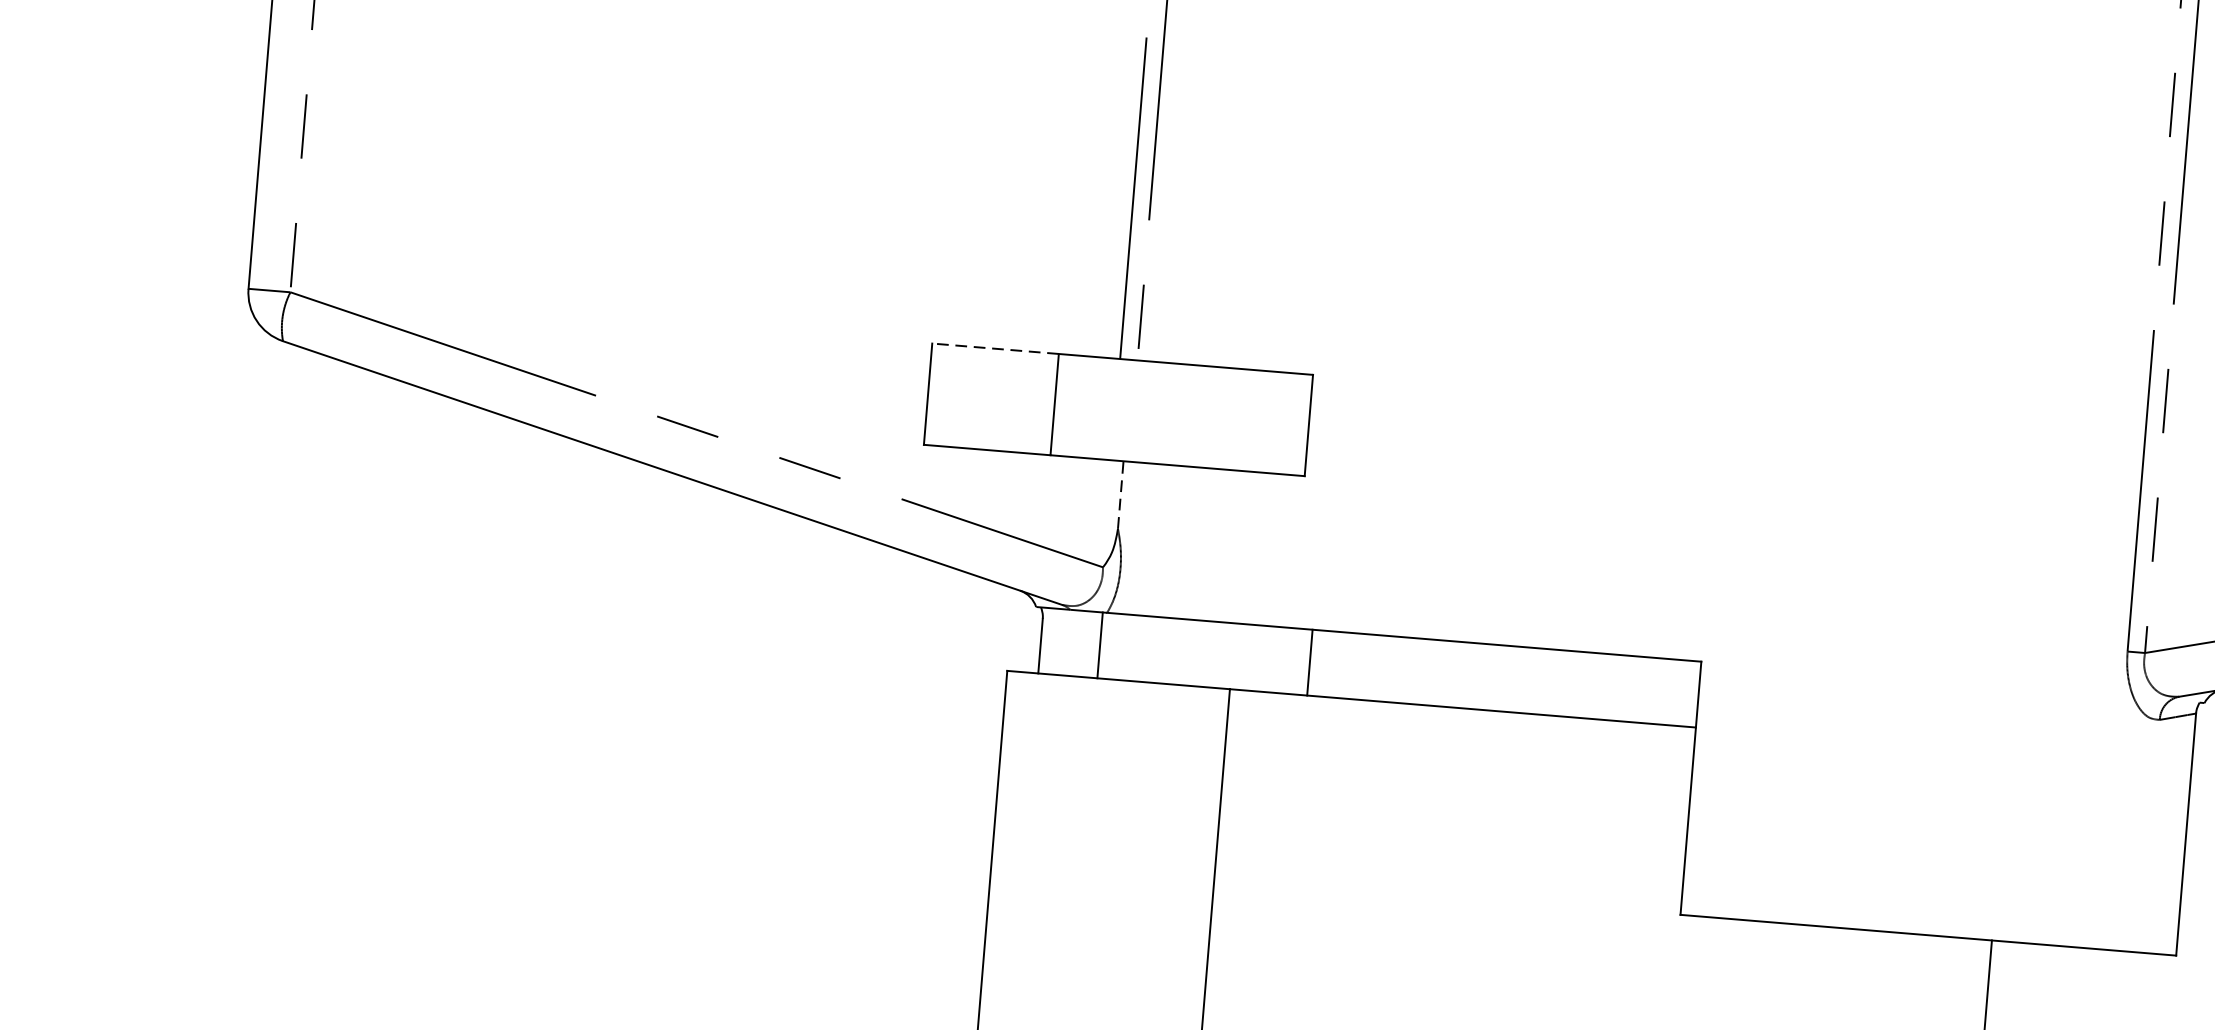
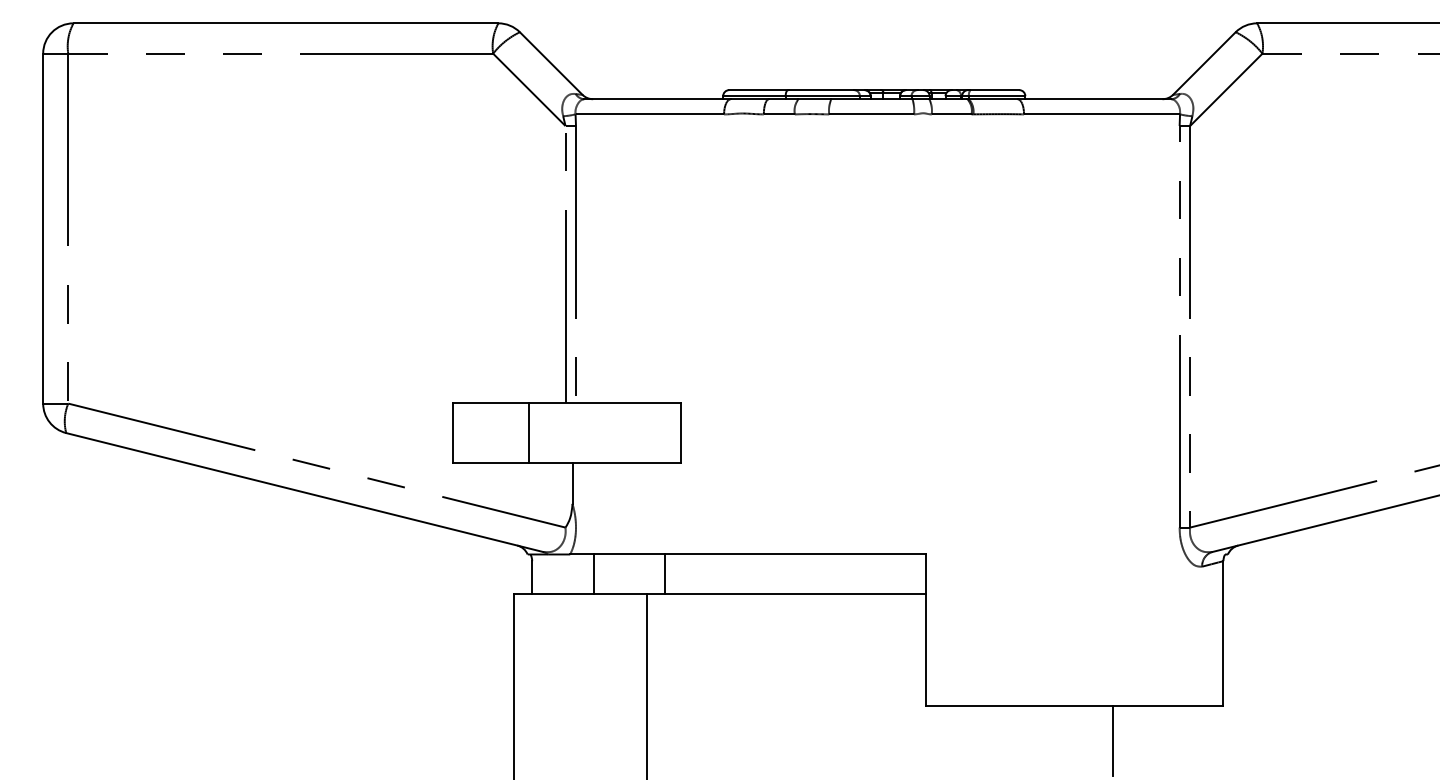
line: (995, 348) -> (490, 402), dashed -> solid
line: (1120, 494) -> (572, 483), dashed -> solid
line: (1100, 644) -> (593, 573), moved
line: (1310, 661) -> (665, 573), moved

